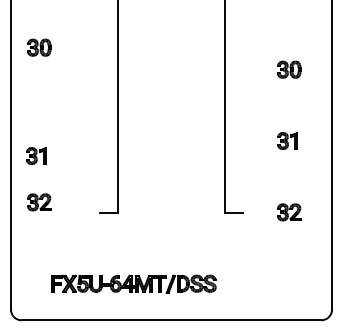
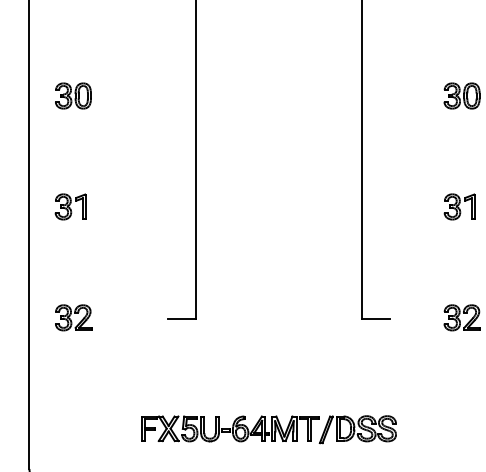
part: (39, 47) -> (73, 95), moved
part: (36, 155) -> (70, 206), moved
part: (39, 202) -> (73, 318), moved
part: (133, 283) -> (268, 428), moved

